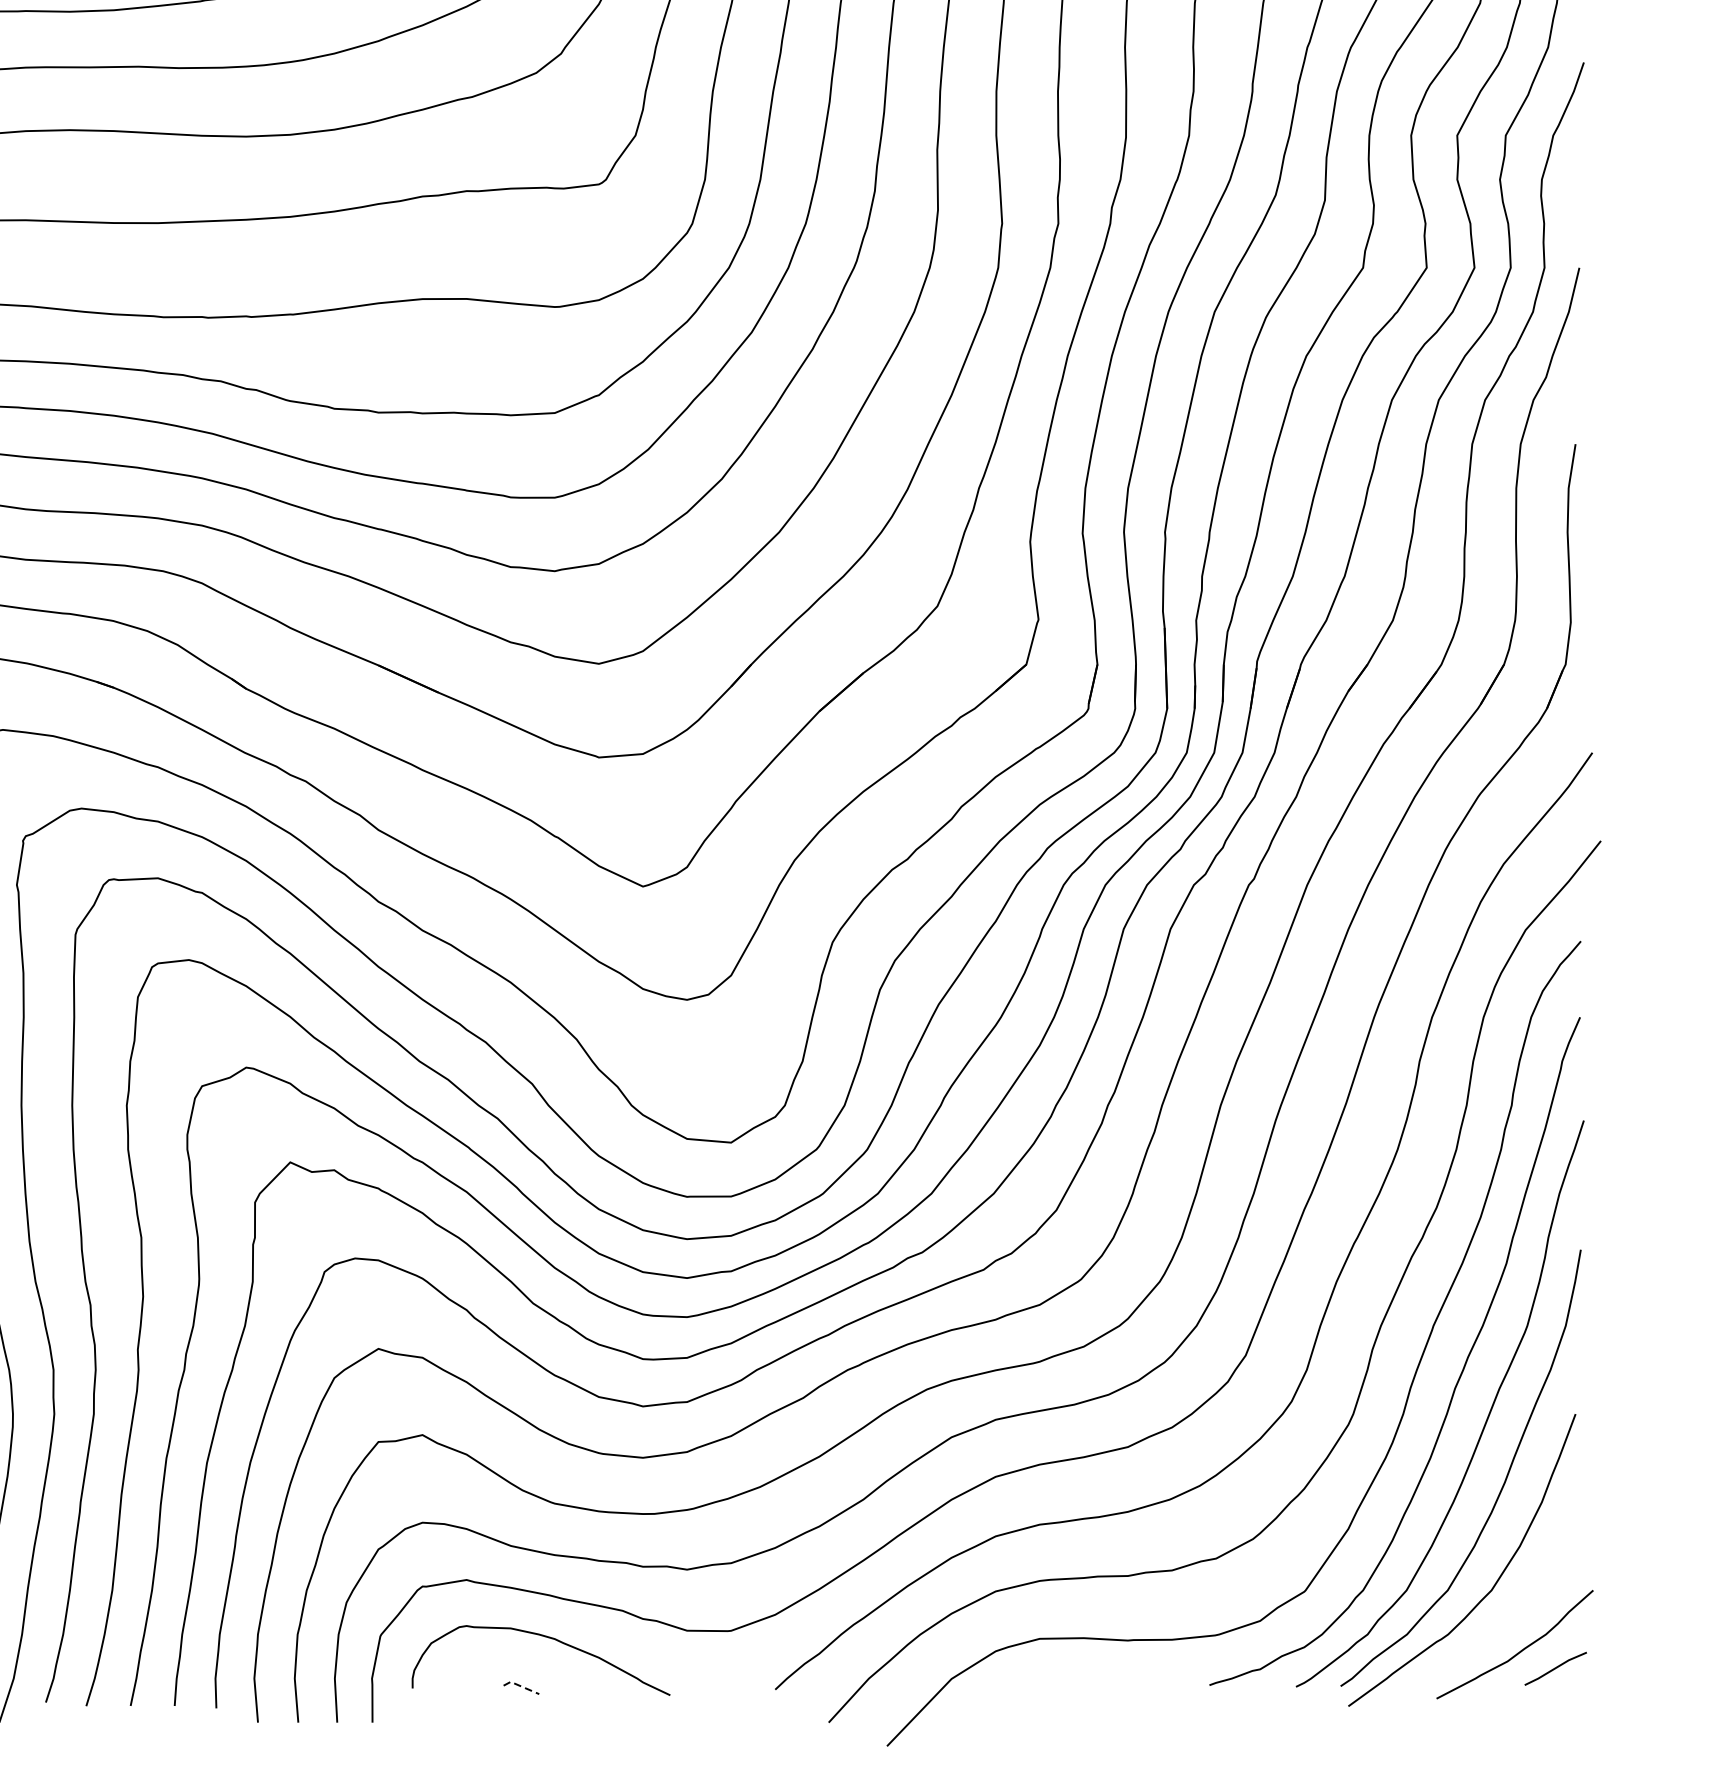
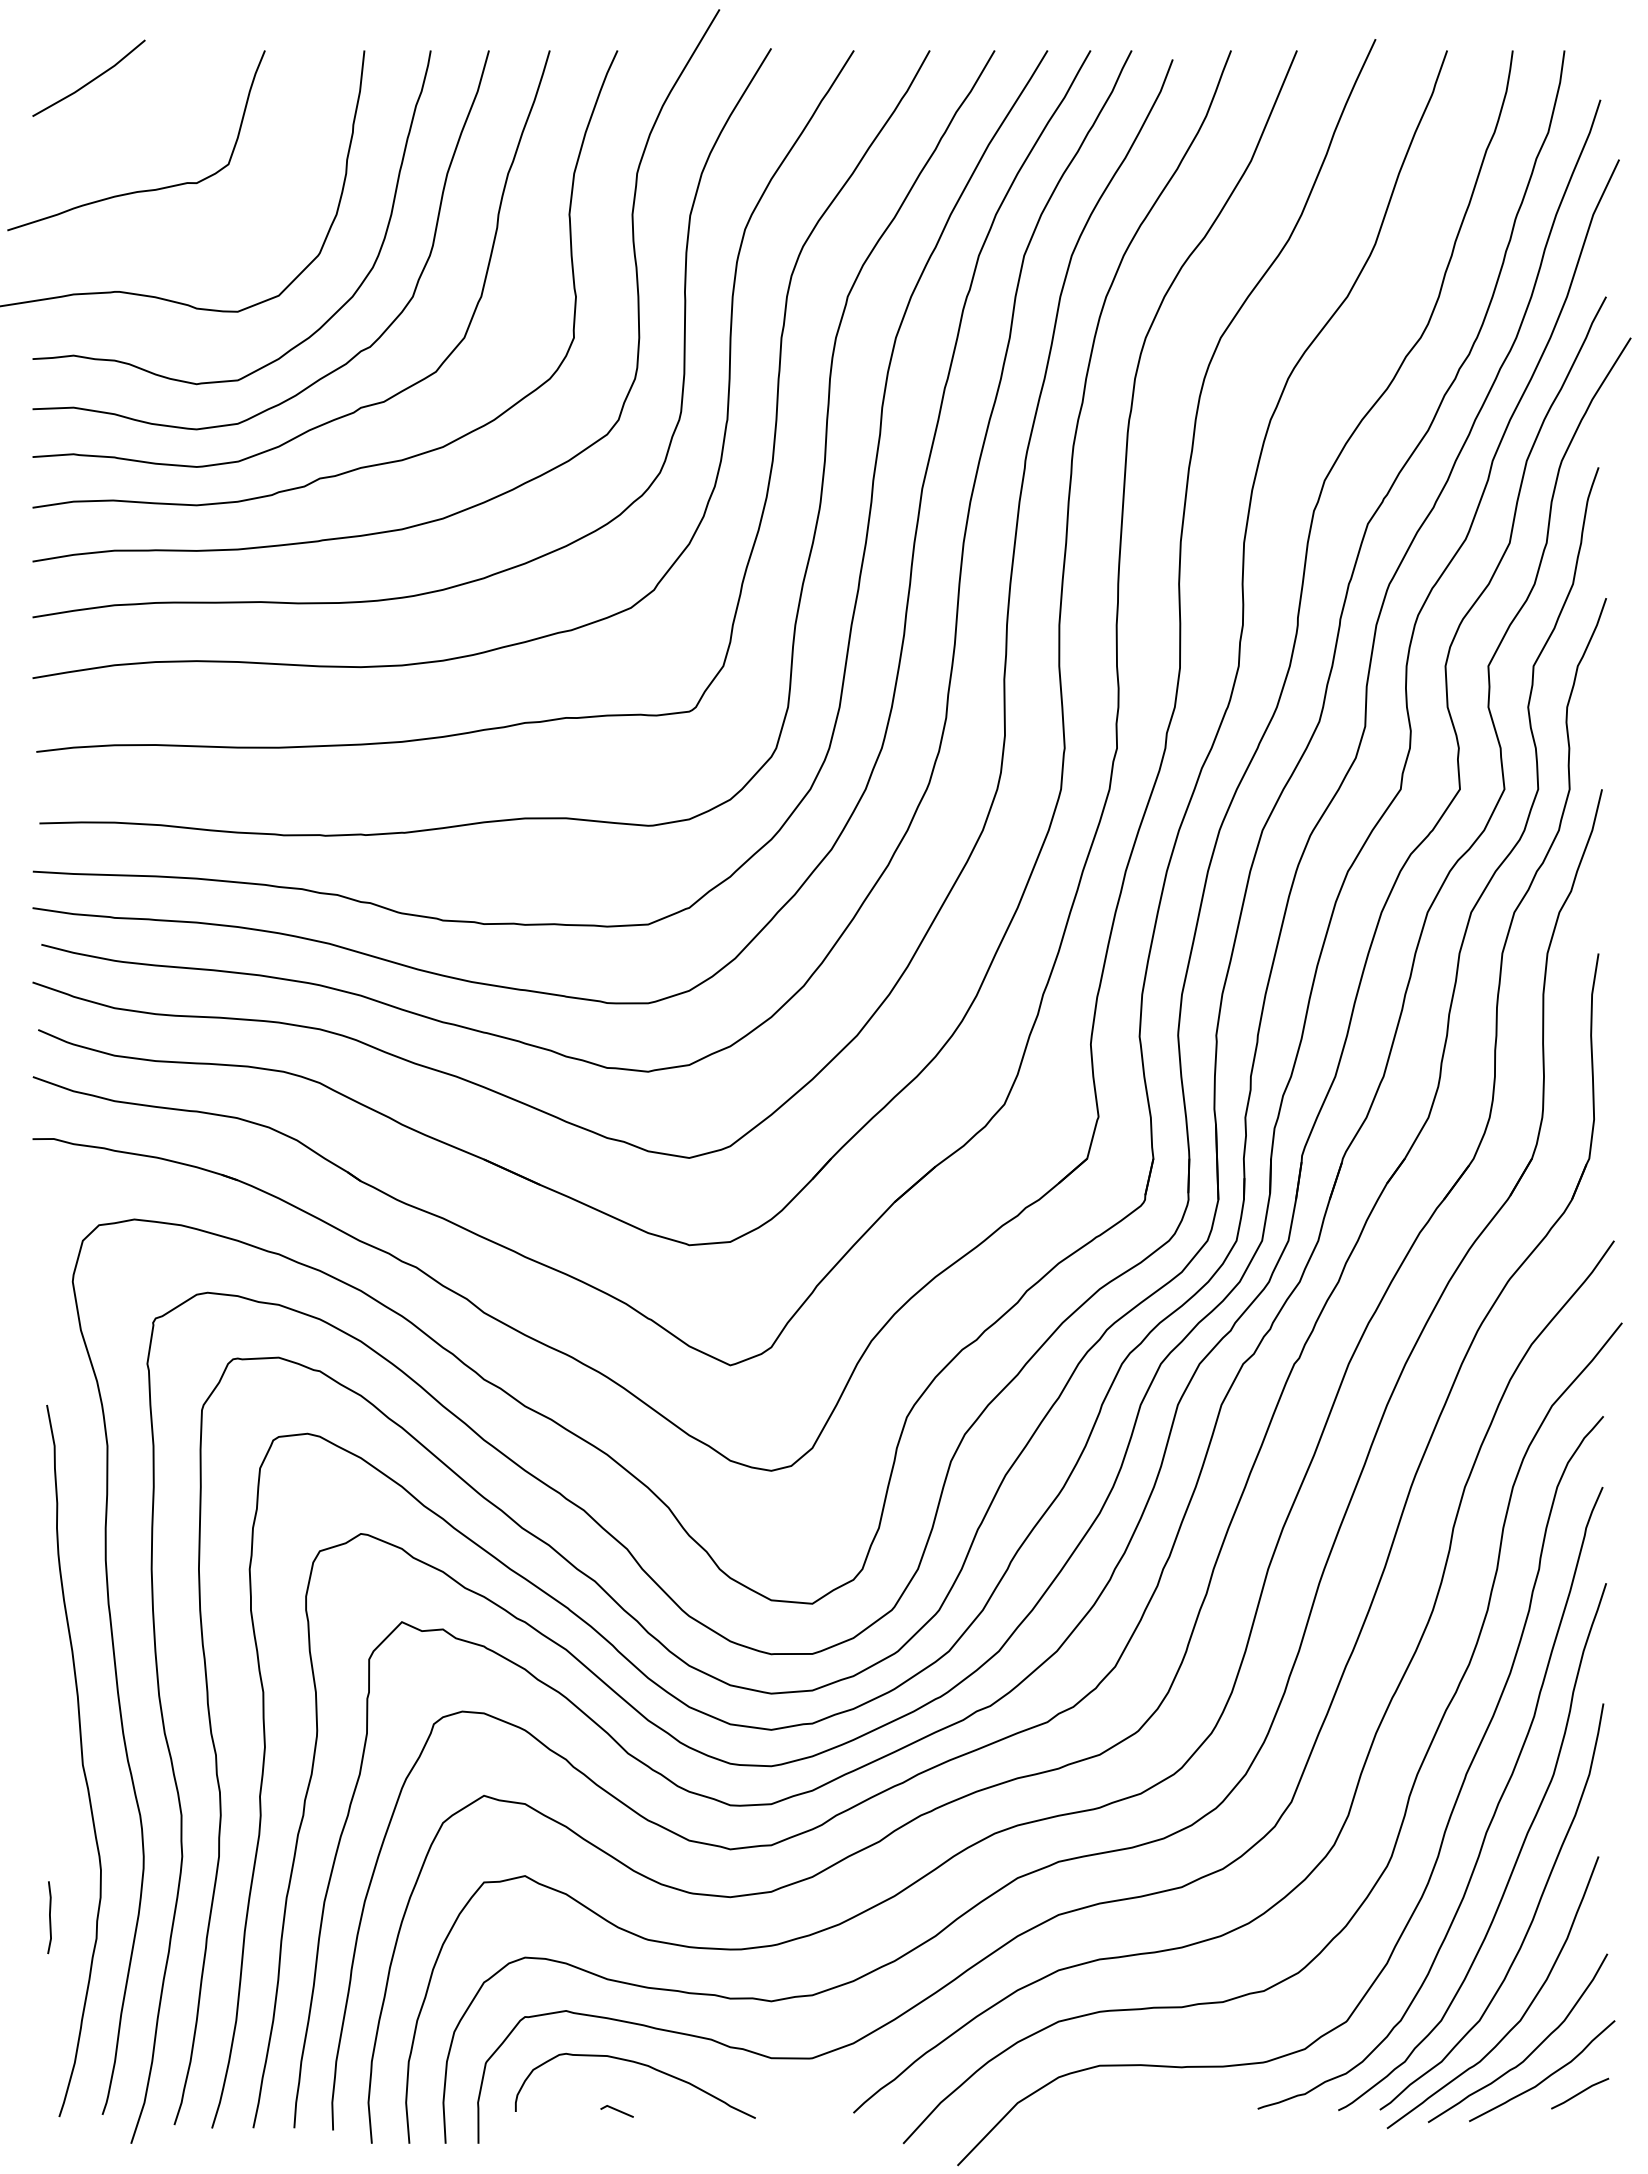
curve: (1503, 1623) -> (1531, 2051), added
line: (520, 1685) -> (616, 2109), dashed -> solid

